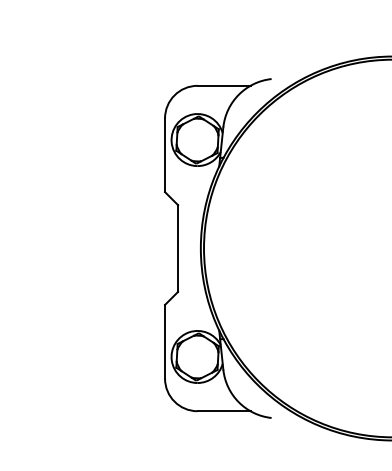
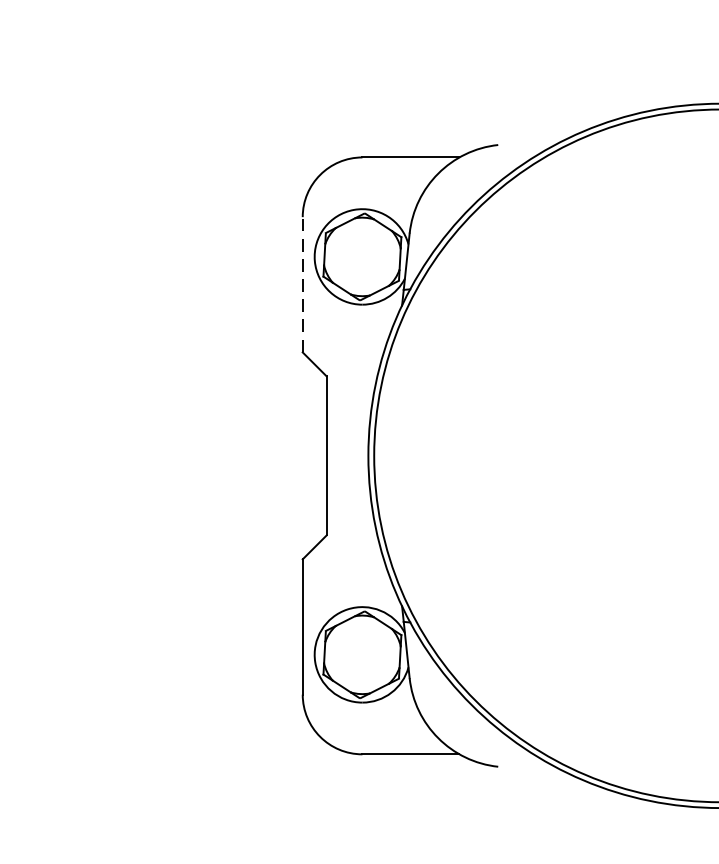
line: (165, 155) -> (303, 285), solid -> dashed

